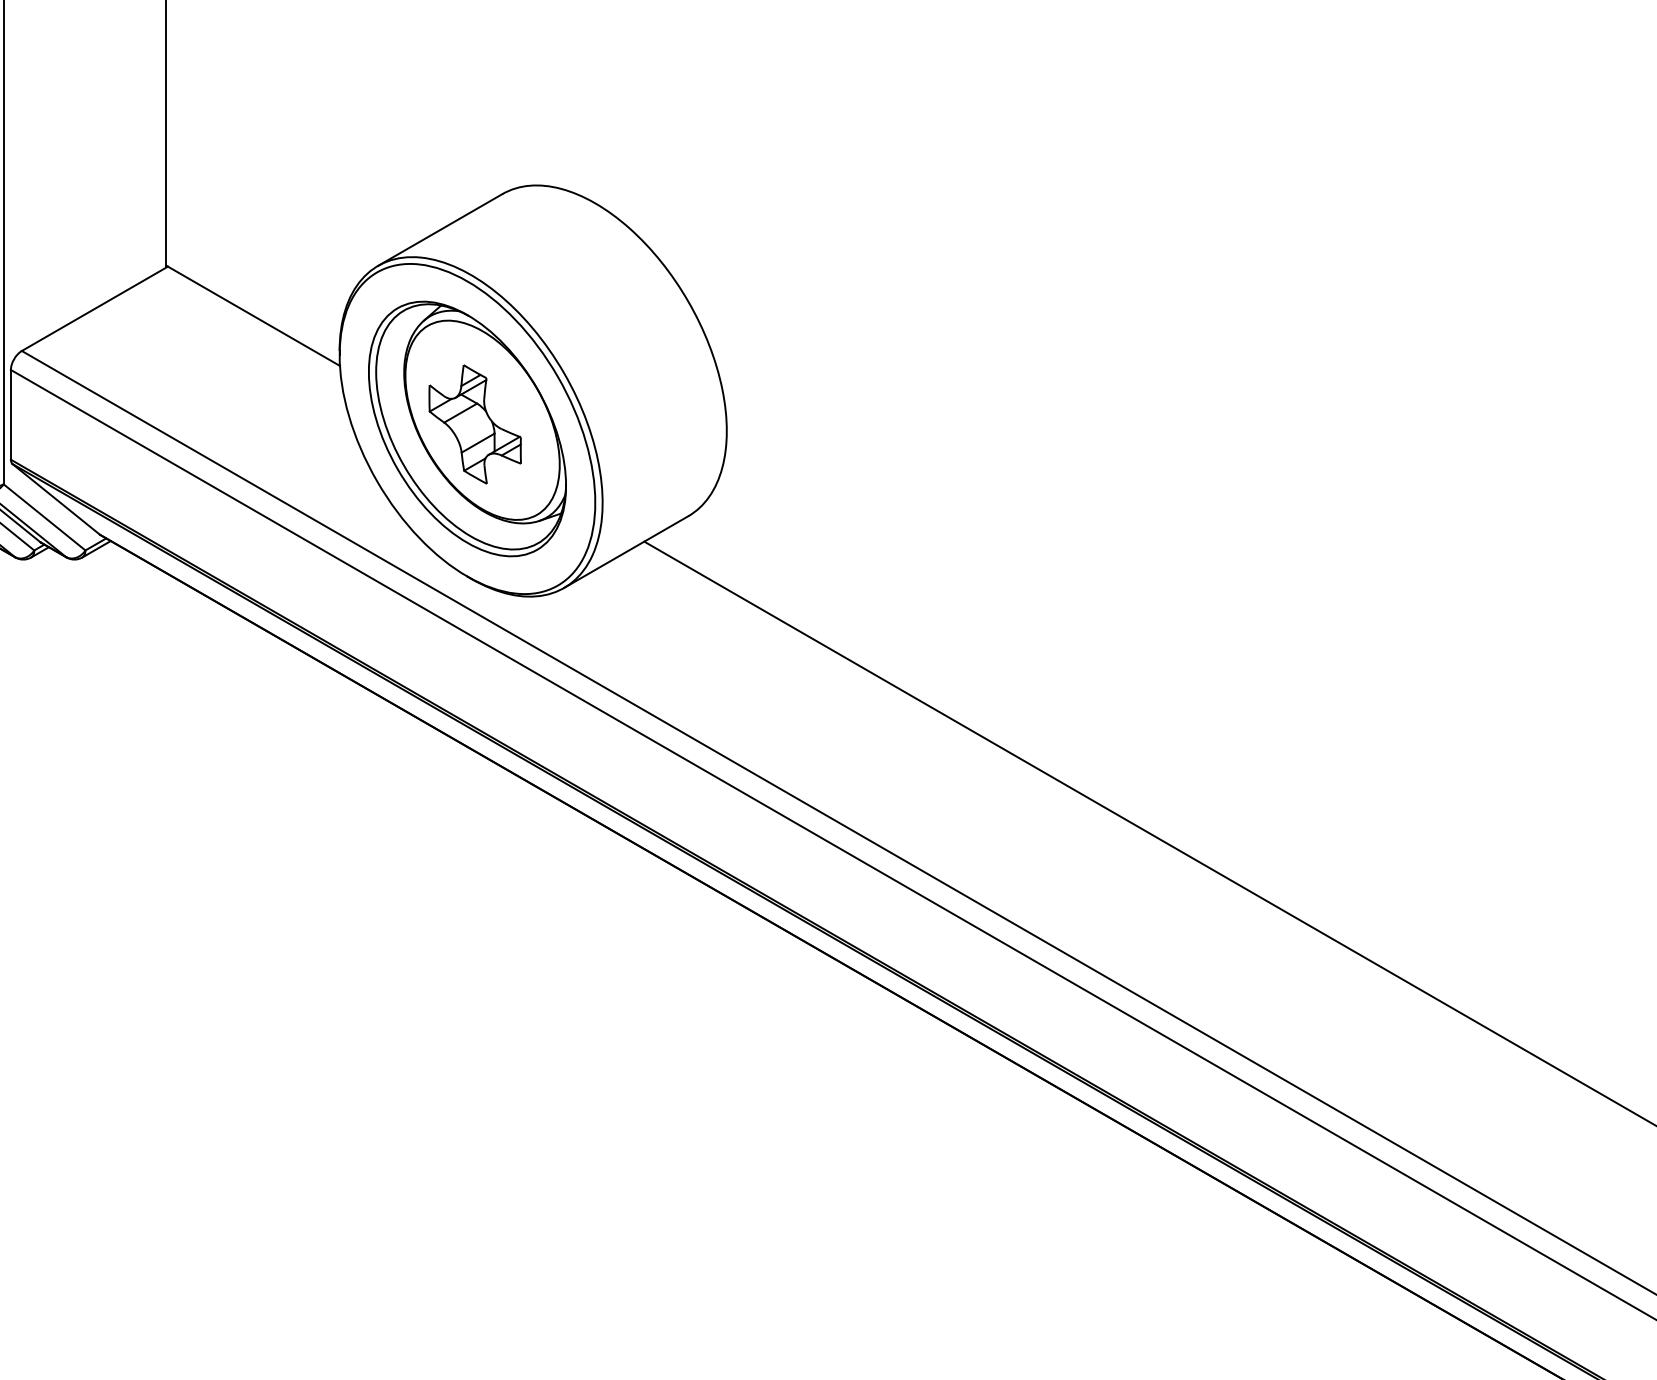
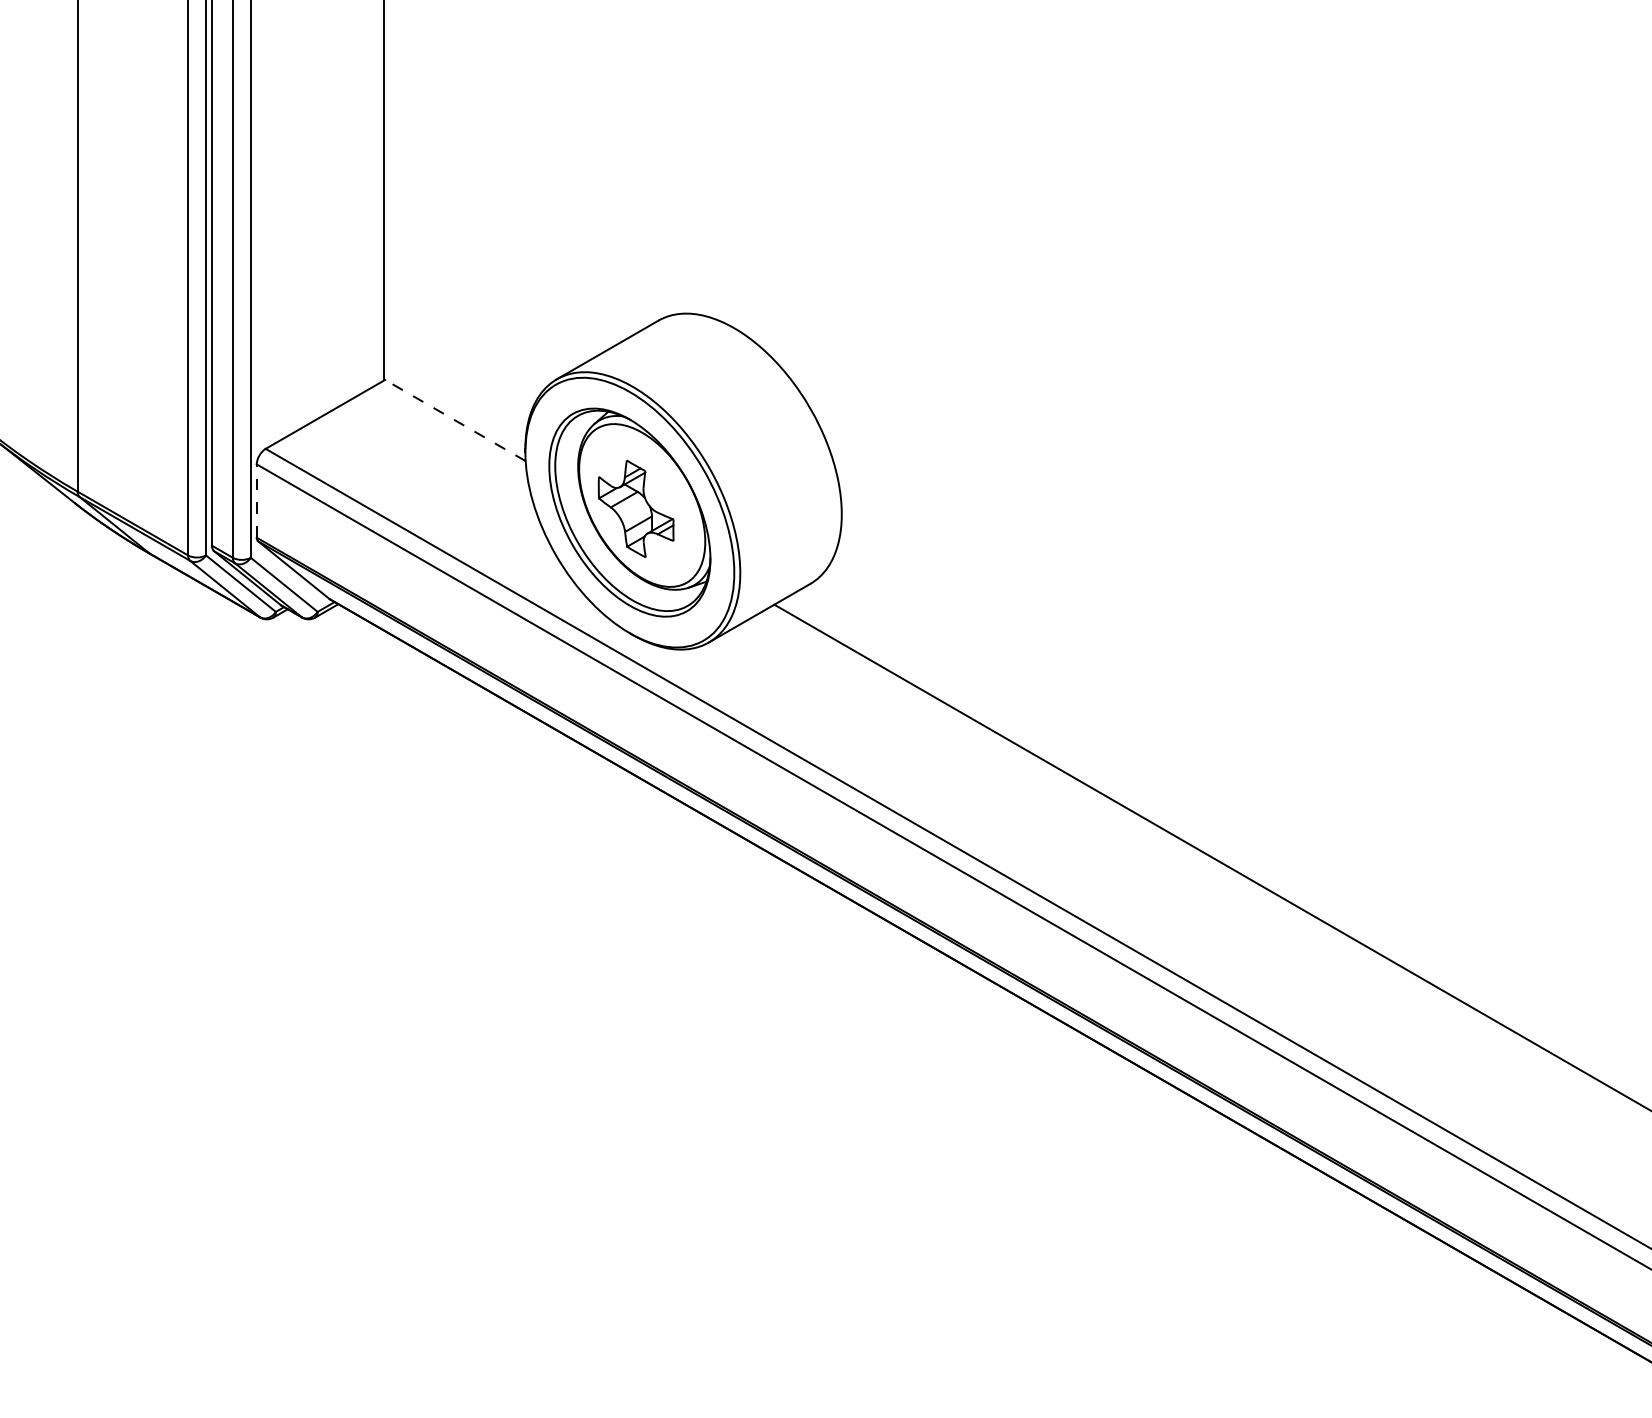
line: (252, 315) -> (454, 419), solid -> dashed
line: (10, 415) -> (256, 501), solid -> dashed

